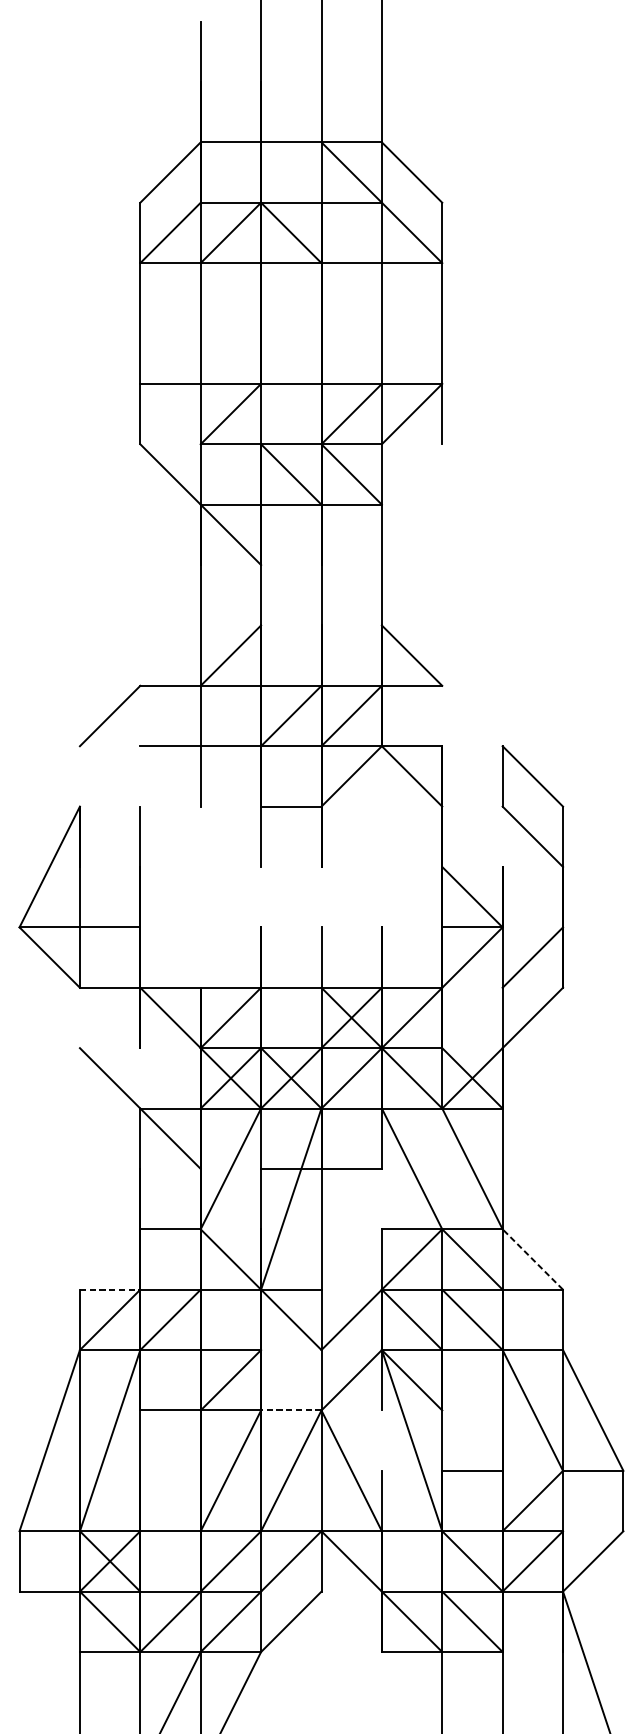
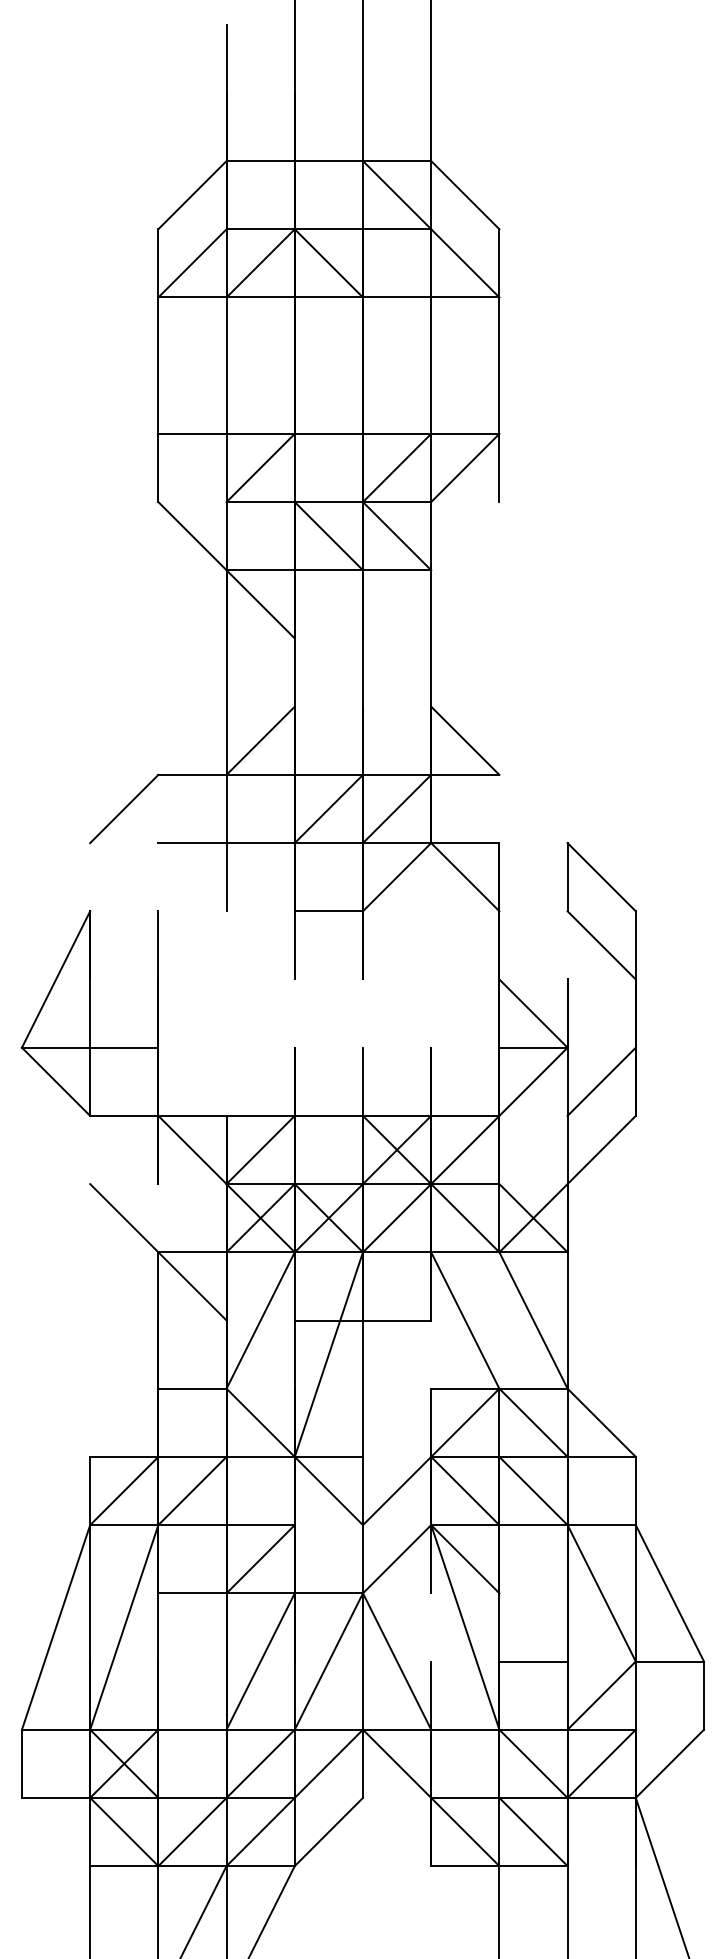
line: (532, 1259) -> (601, 1422), dashed -> solid
line: (110, 1289) -> (124, 1456), dashed -> solid
line: (290, 1410) -> (328, 1593), dashed -> solid

